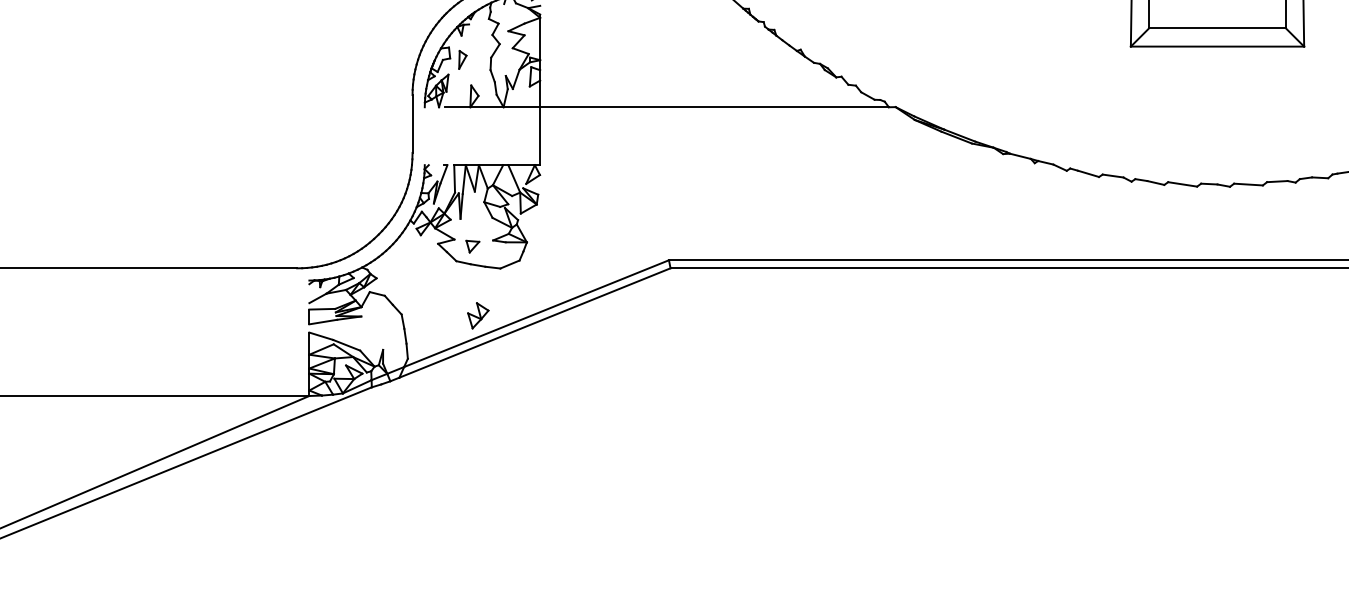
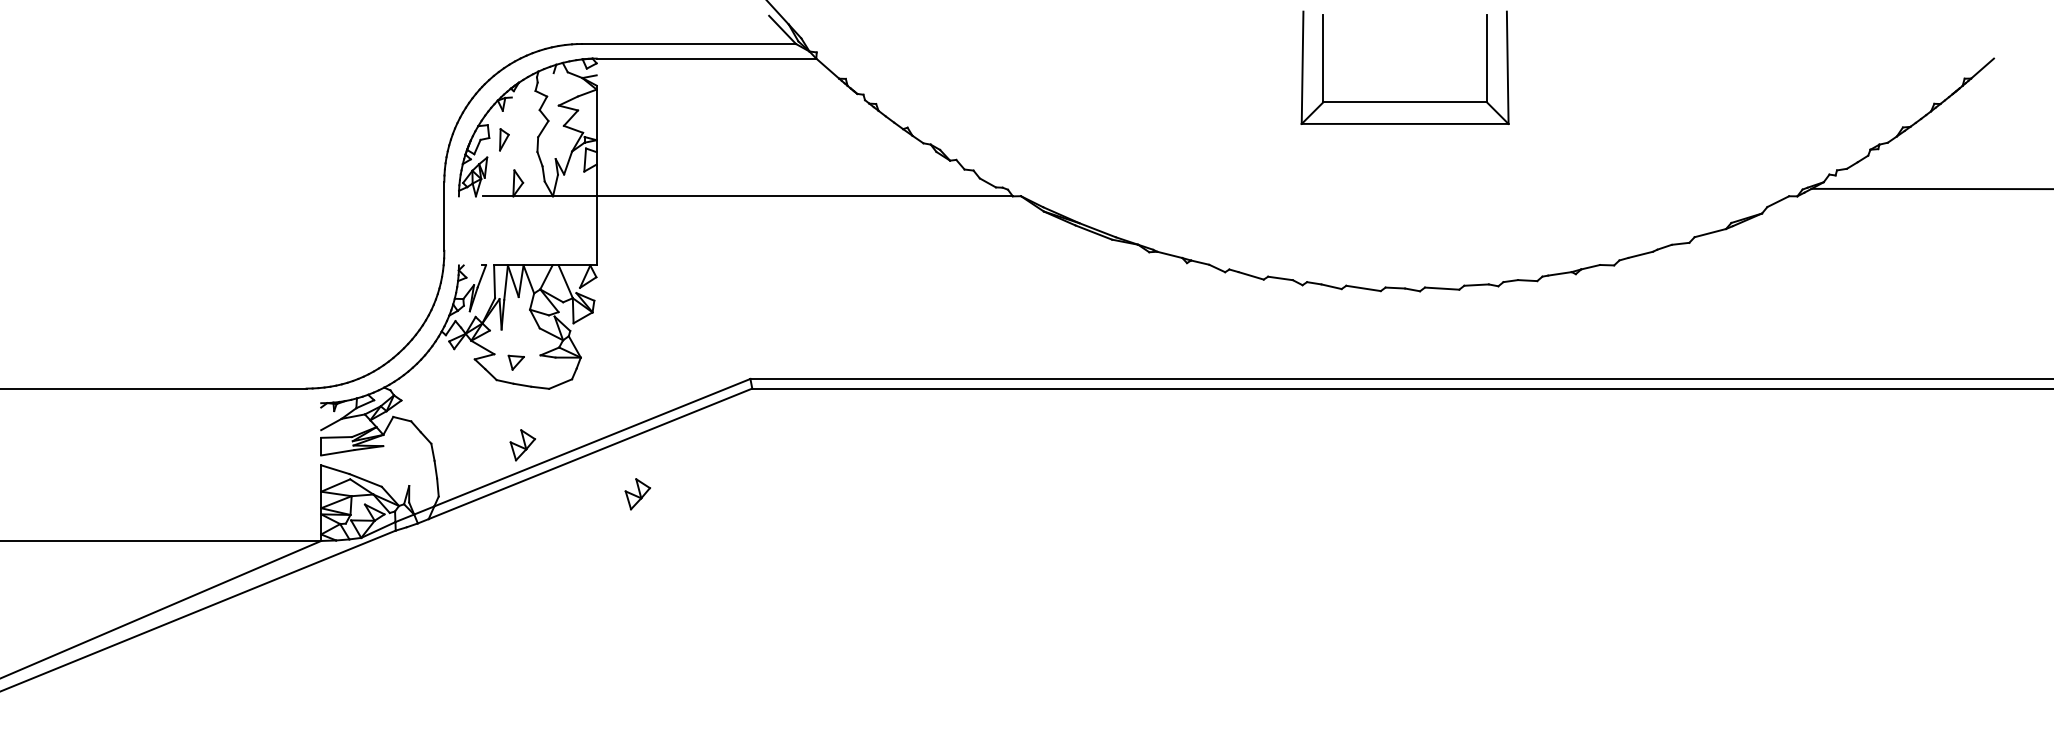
part: (574, 357) -> (637, 494), added

